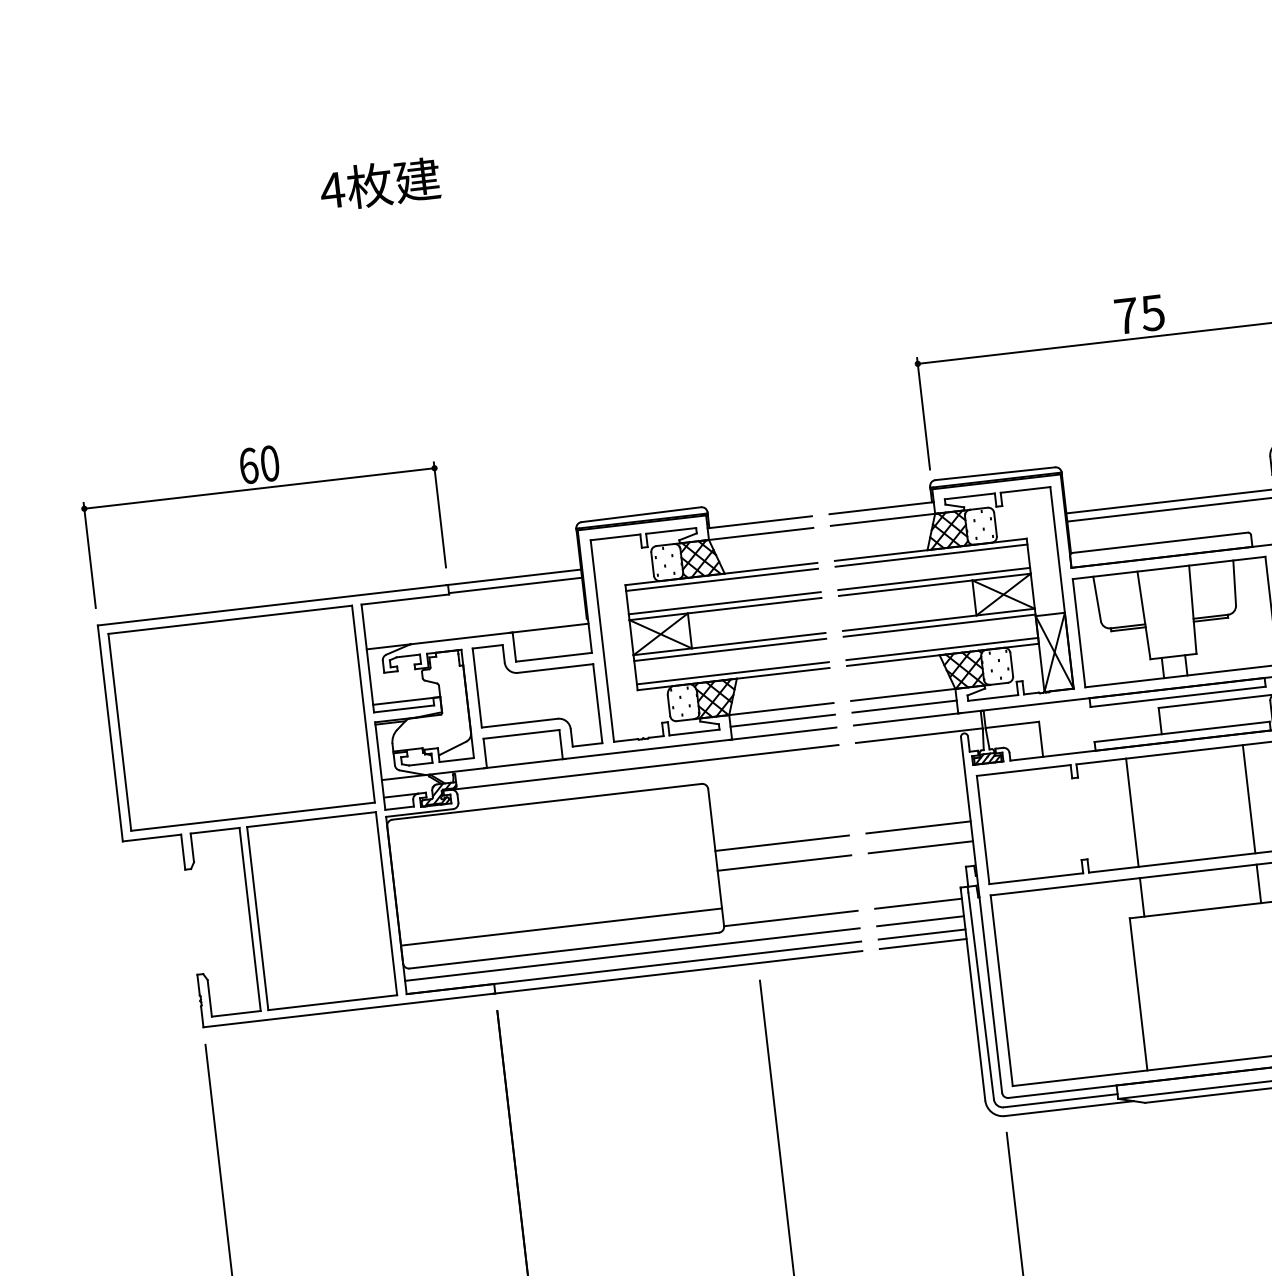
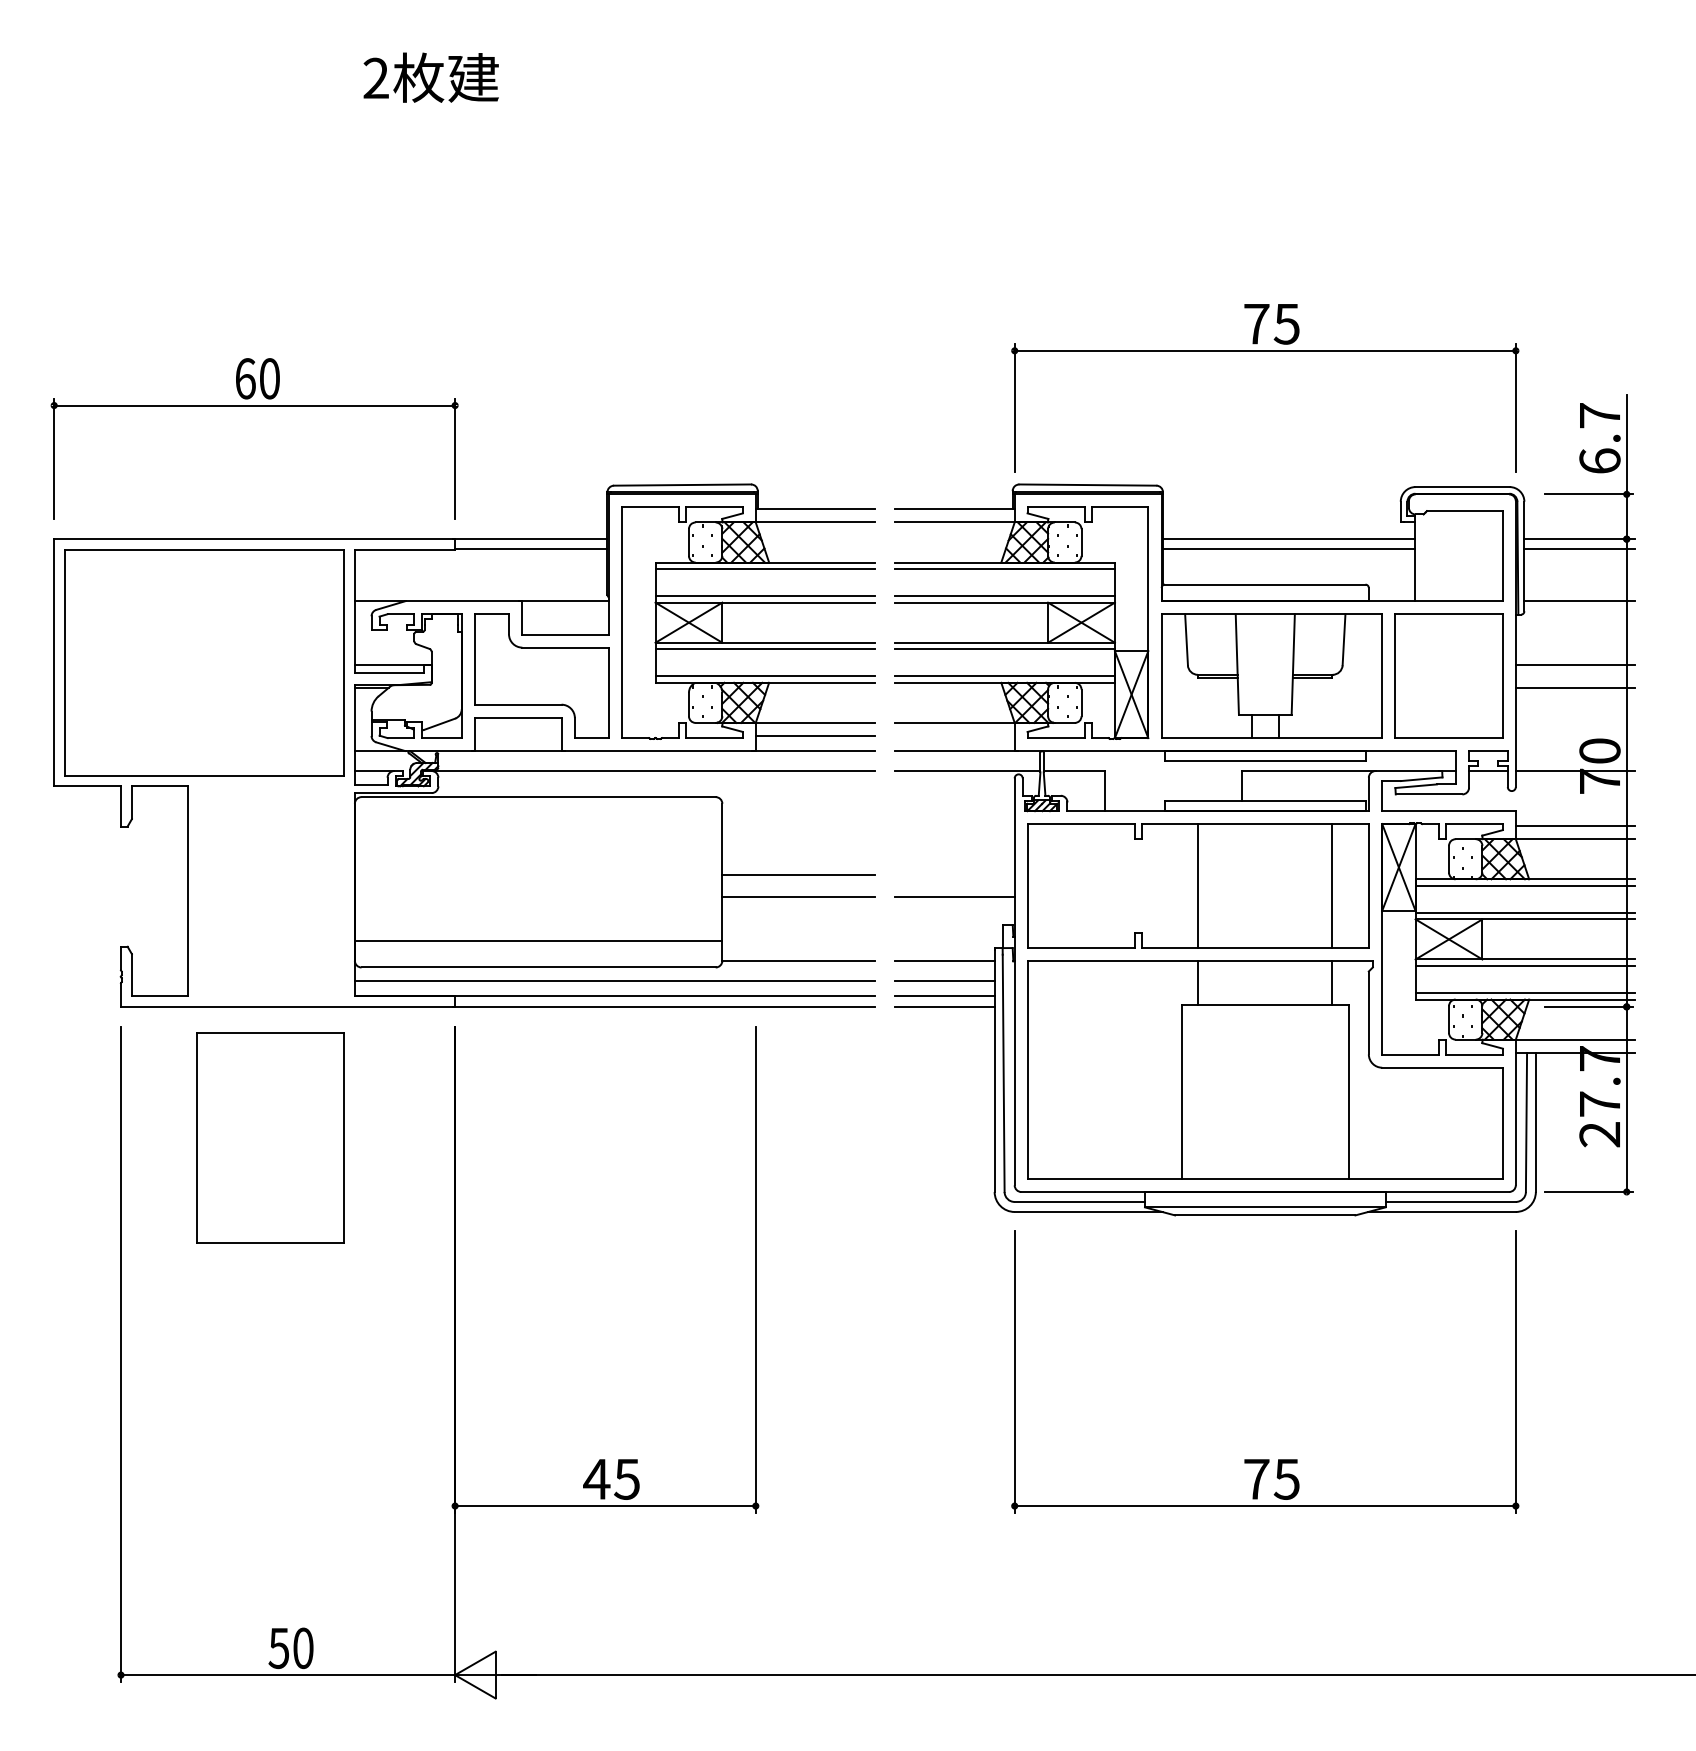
text: (331, 189) -> (375, 77), 4 -> 2
line: (904, 706) -> (954, 736), removed
line: (918, 827) -> (954, 874), removed
part: (322, 910) -> (270, 1137), moved

